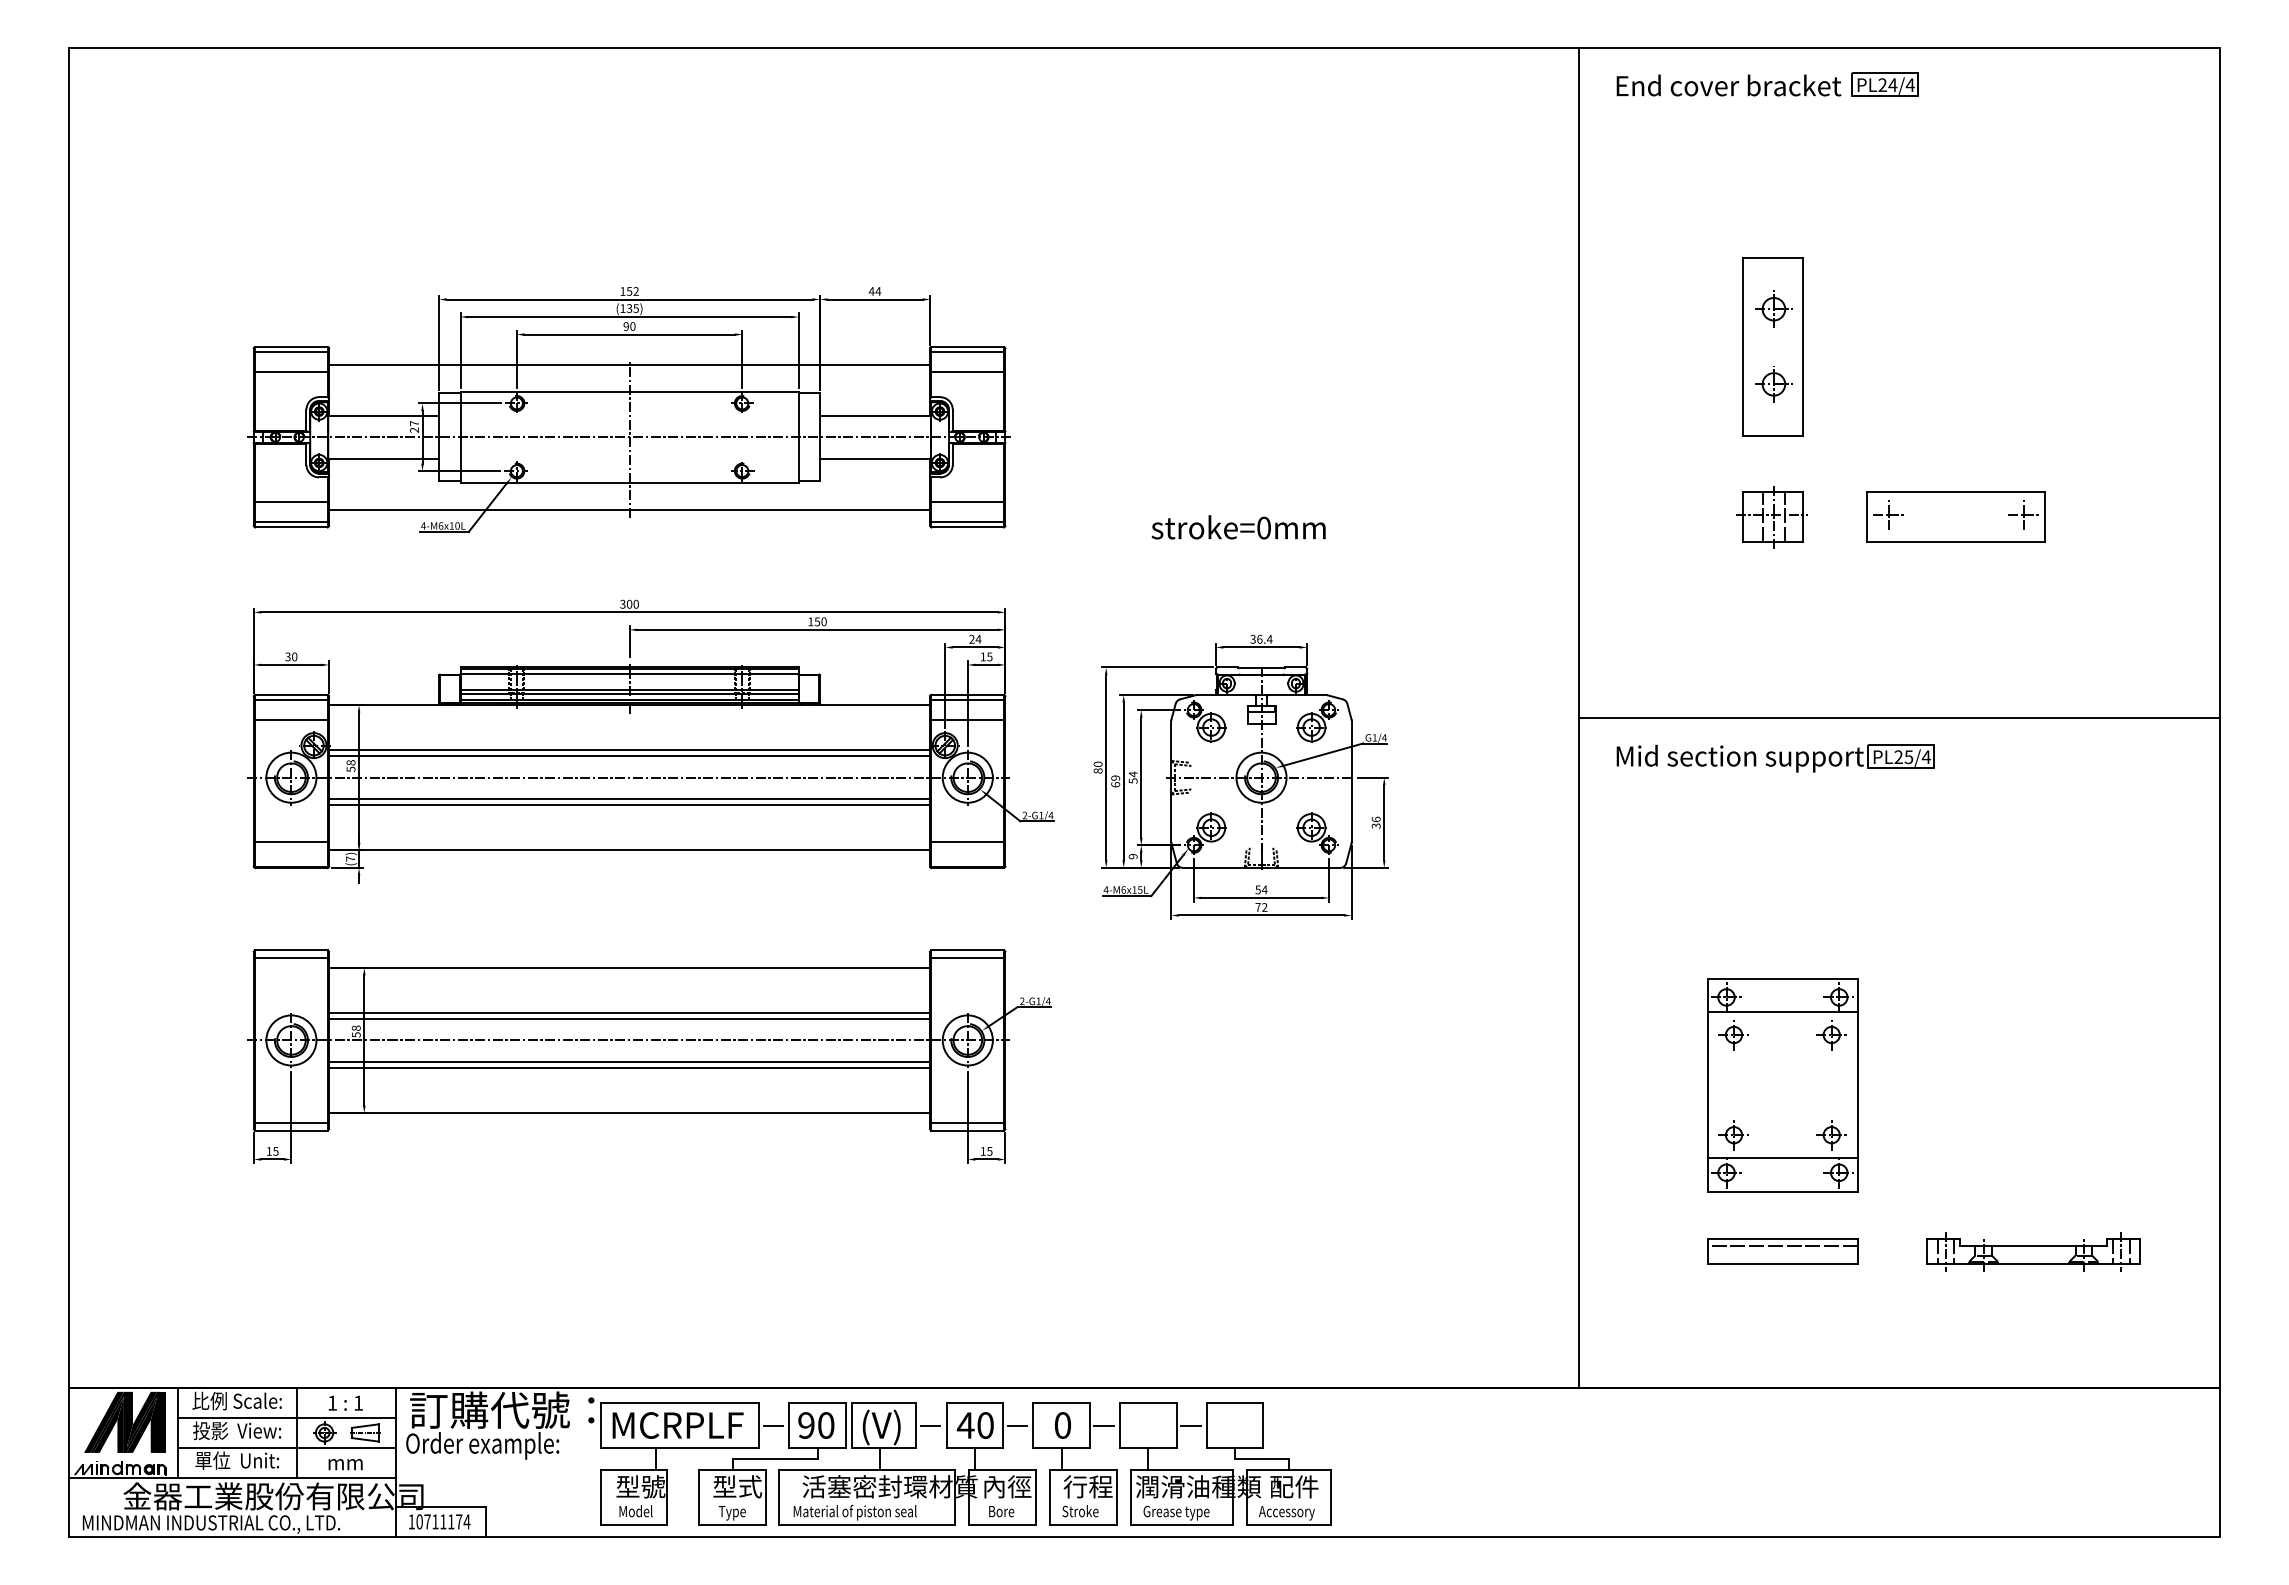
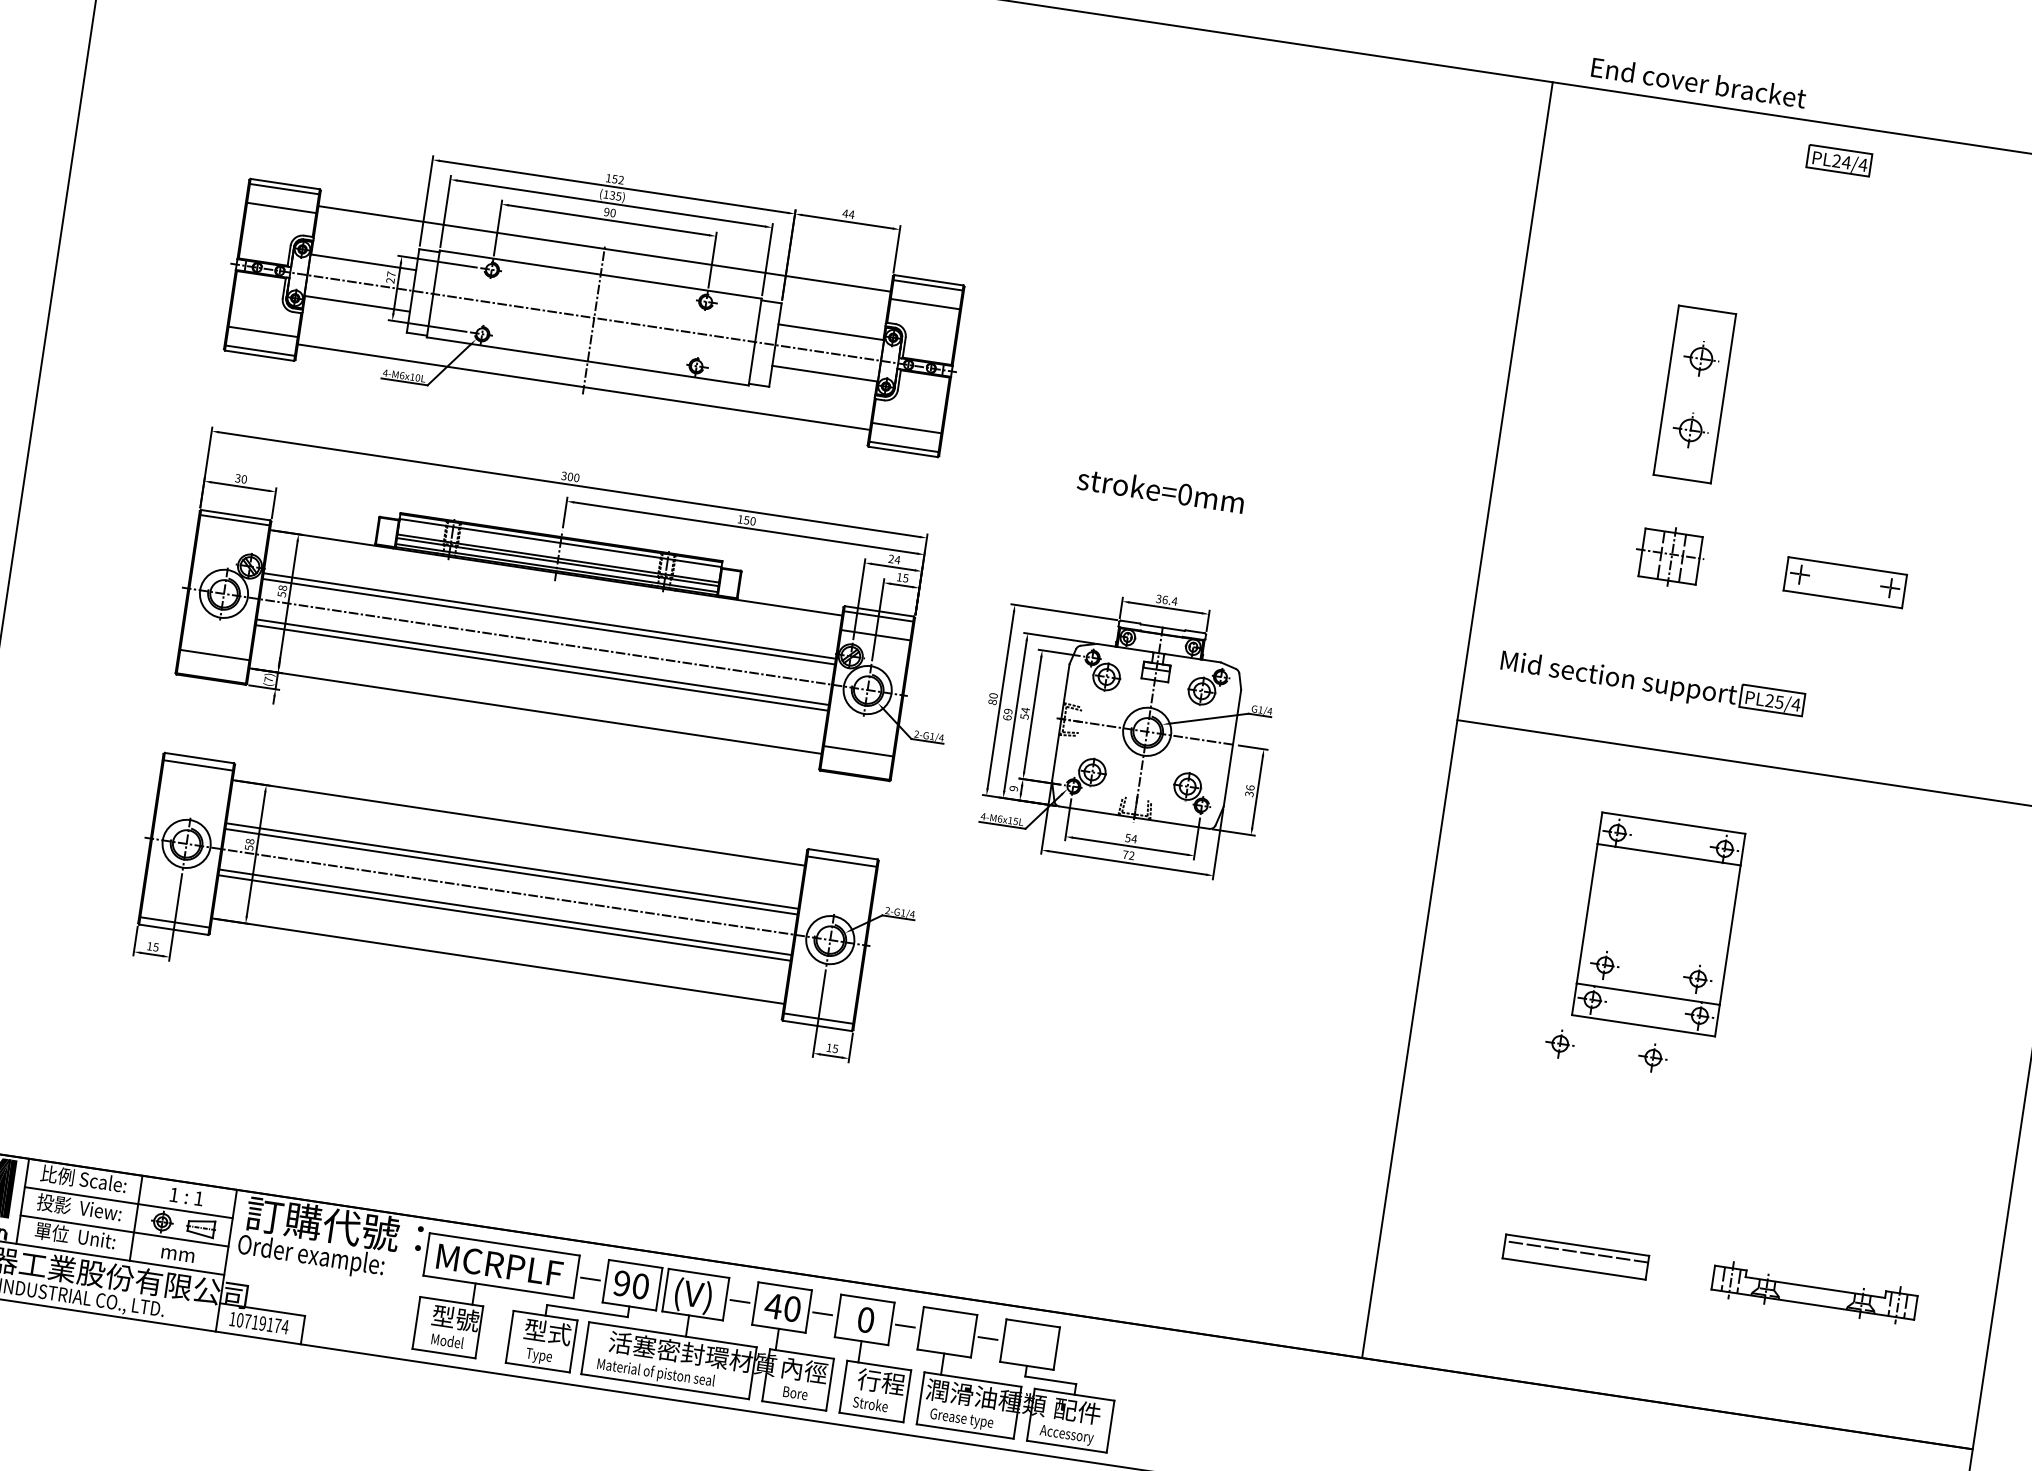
text: (1728, 85) -> (1698, 82), moved
part: (1955, 516) -> (1844, 581), size x0.7
line: (291, 720) -> (232, 539), removed
part: (1775, 758) -> (1652, 684), moved
part: (1782, 1085) -> (1658, 924), moved
text: (443, 1521) -> (262, 1323), 10711174 -> 10719174

